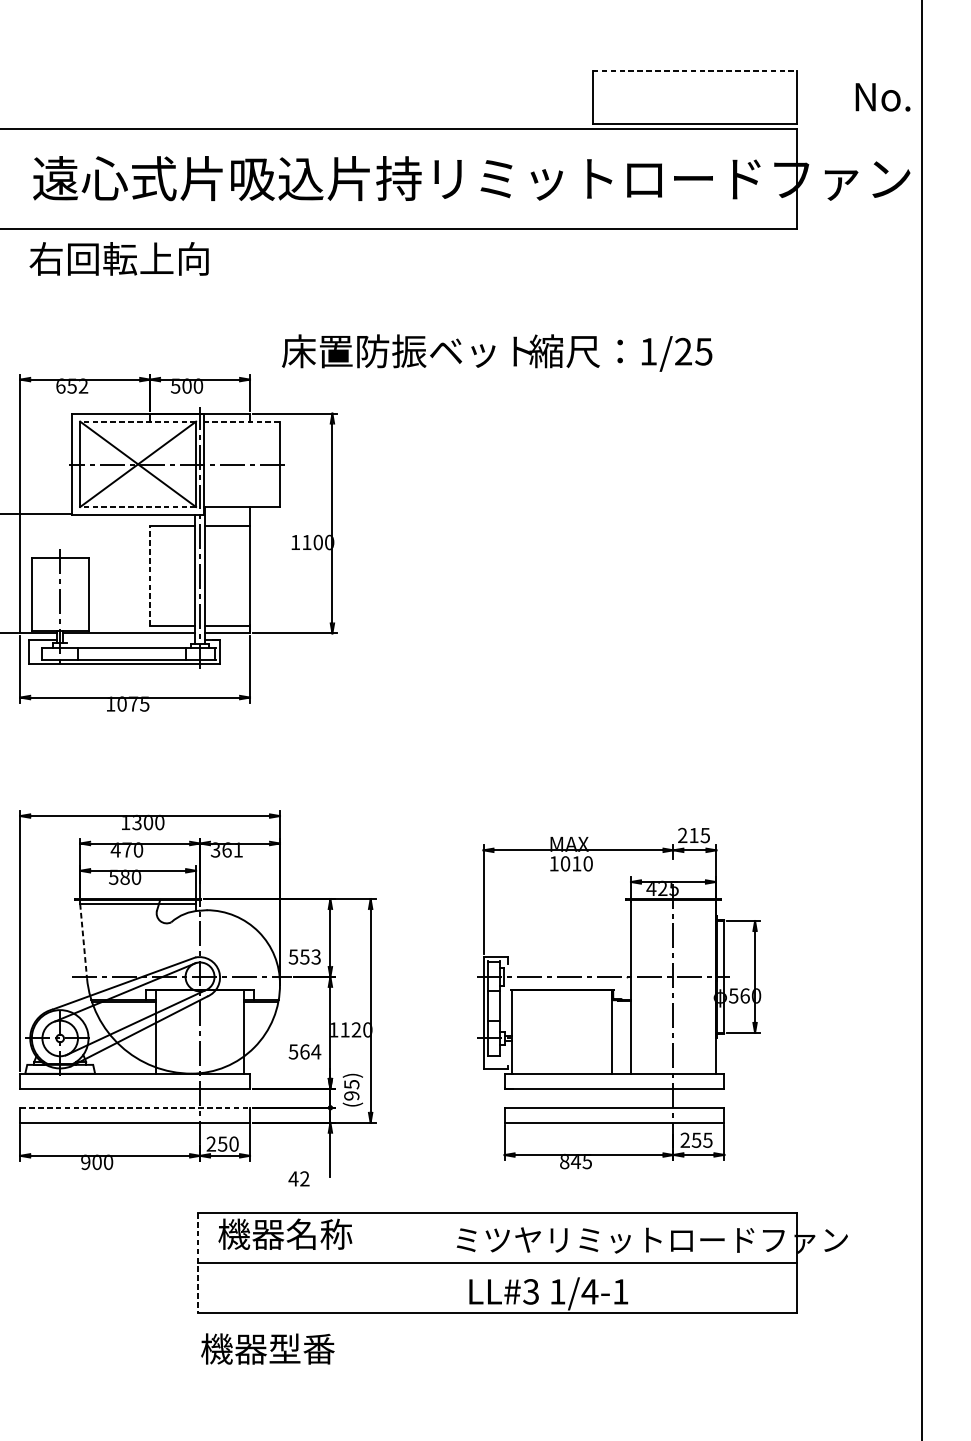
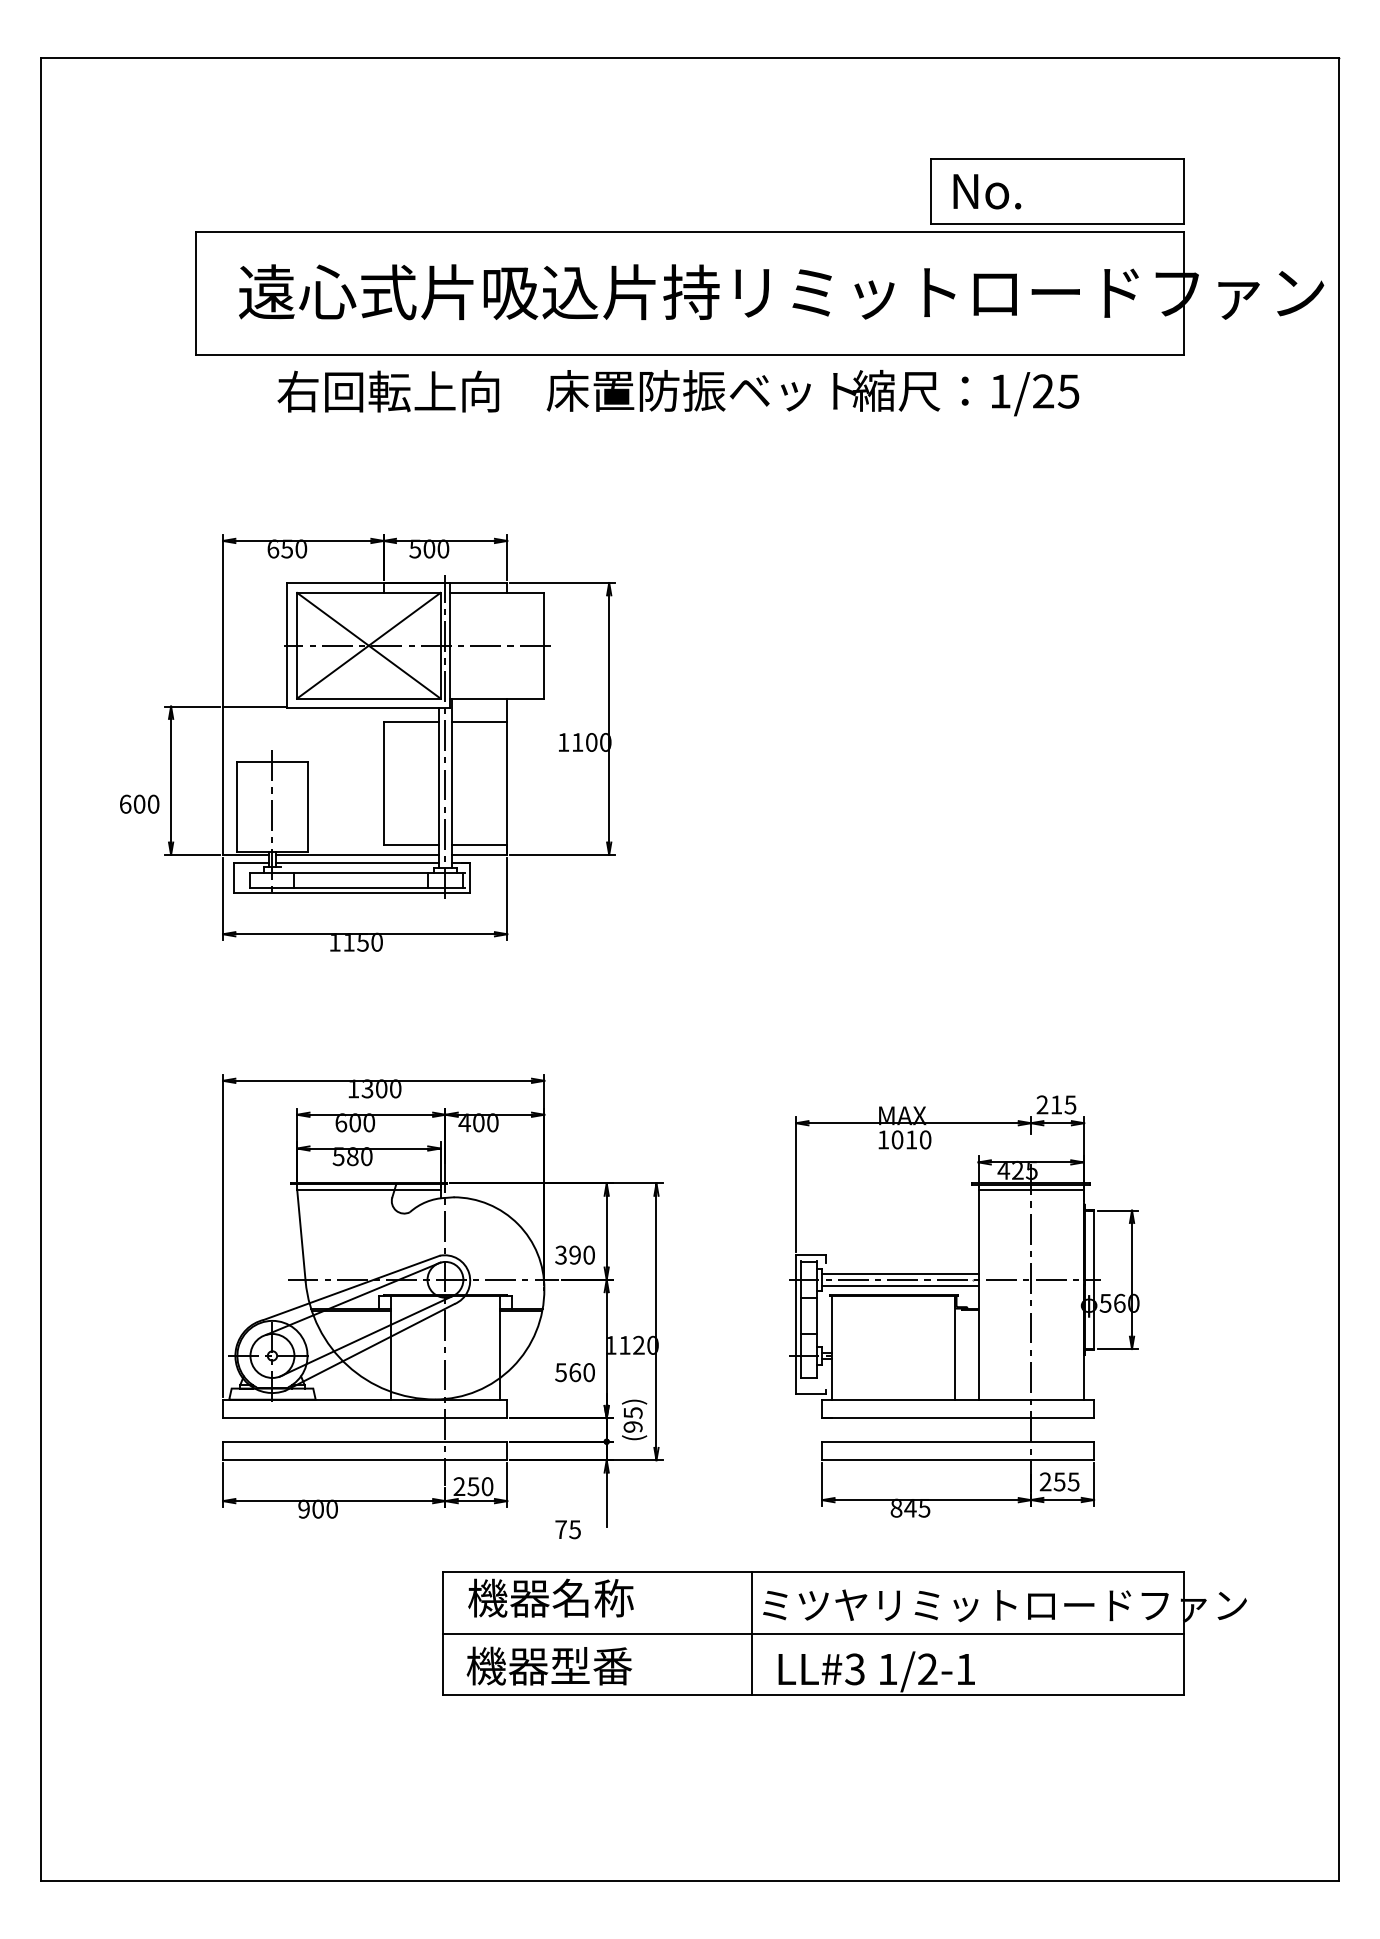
line: (695, 71) -> (1058, 159), dashed -> solid
text: (883, 97) -> (987, 191), moved
text: (119, 258) -> (388, 391), moved
text: (496, 353) -> (812, 393), moved
text: (83, 385) -> (301, 548), 652 -> 650
line: (137, 421) -> (368, 592), dashed -> solid
line: (242, 421) -> (497, 592), dashed -> solid
line: (137, 506) -> (368, 698), dashed -> solid
line: (149, 575) -> (383, 783), dashed -> solid
line: (128, 640) -> (357, 863), added
text: (132, 703) -> (362, 941), 1075 -> 1150
text: (120, 849) -> (347, 1122), 470 -> 600
text: (226, 849) -> (478, 1122), 361 -> 400
line: (673, 903) -> (1030, 1189), added
line: (83, 941) -> (301, 1236), dashed -> solid
text: (304, 956) -> (574, 1254), 553 -> 390
line: (567, 971) -> (899, 1273), added
line: (567, 982) -> (899, 1286), added
text: (315, 1051) -> (588, 1372), 564 -> 560
line: (135, 1107) -> (365, 1441), dashed -> solid
text: (298, 1178) -> (567, 1529), 42 -> 75
line: (197, 1262) -> (442, 1633), dashed -> solid
line: (447, 1262) -> (751, 1633), added
text: (589, 1291) -> (927, 1668), 1/4-1 -> 1/2-1
text: (267, 1348) -> (548, 1665), moved

